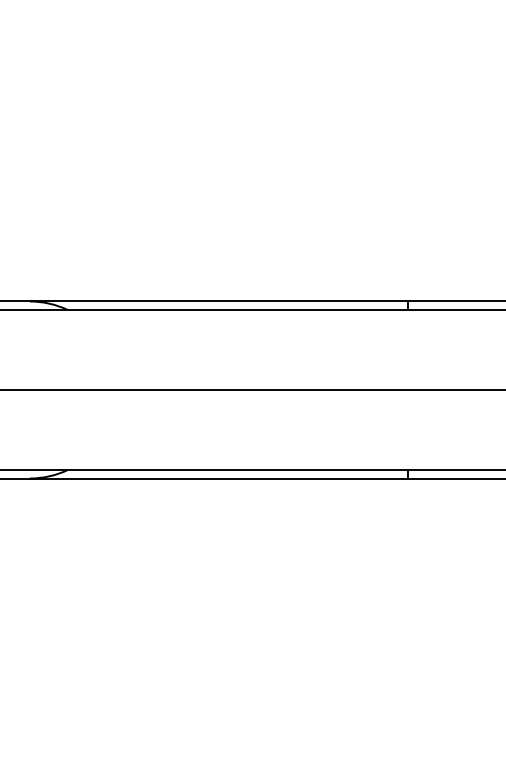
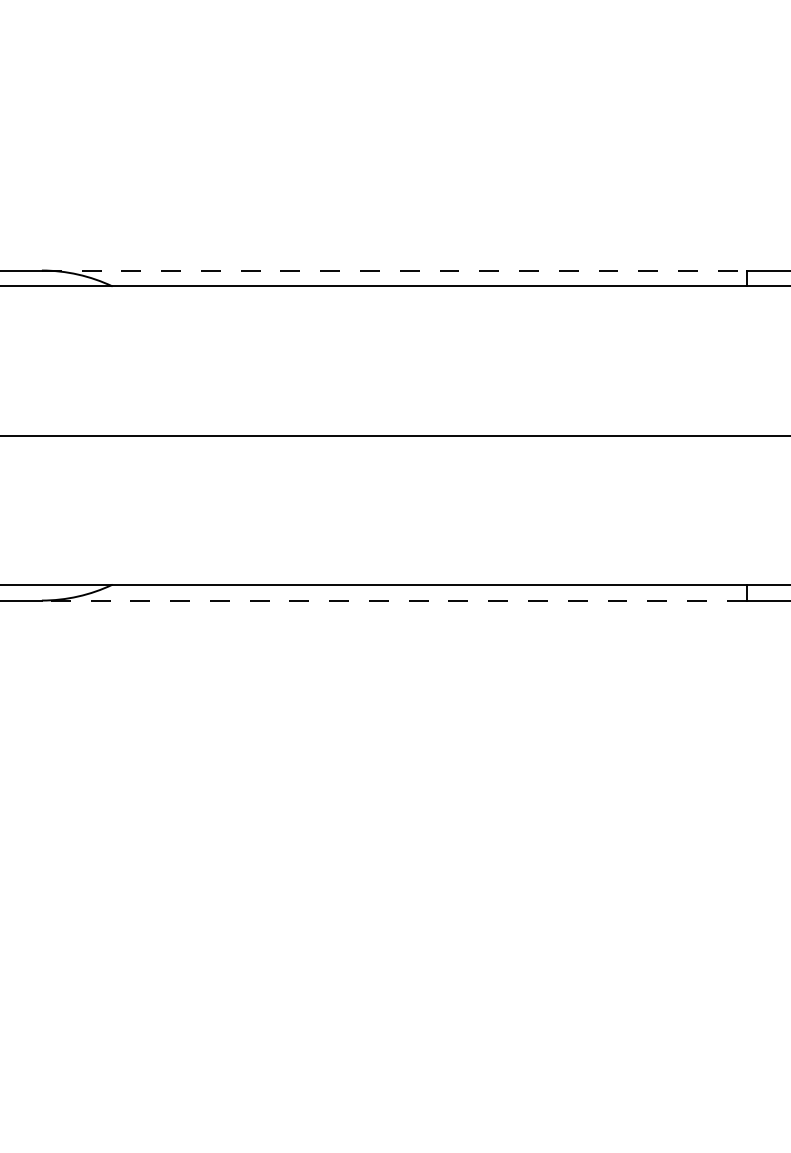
line: (219, 301) -> (395, 270), solid -> dashed
line: (218, 478) -> (393, 600), solid -> dashed

